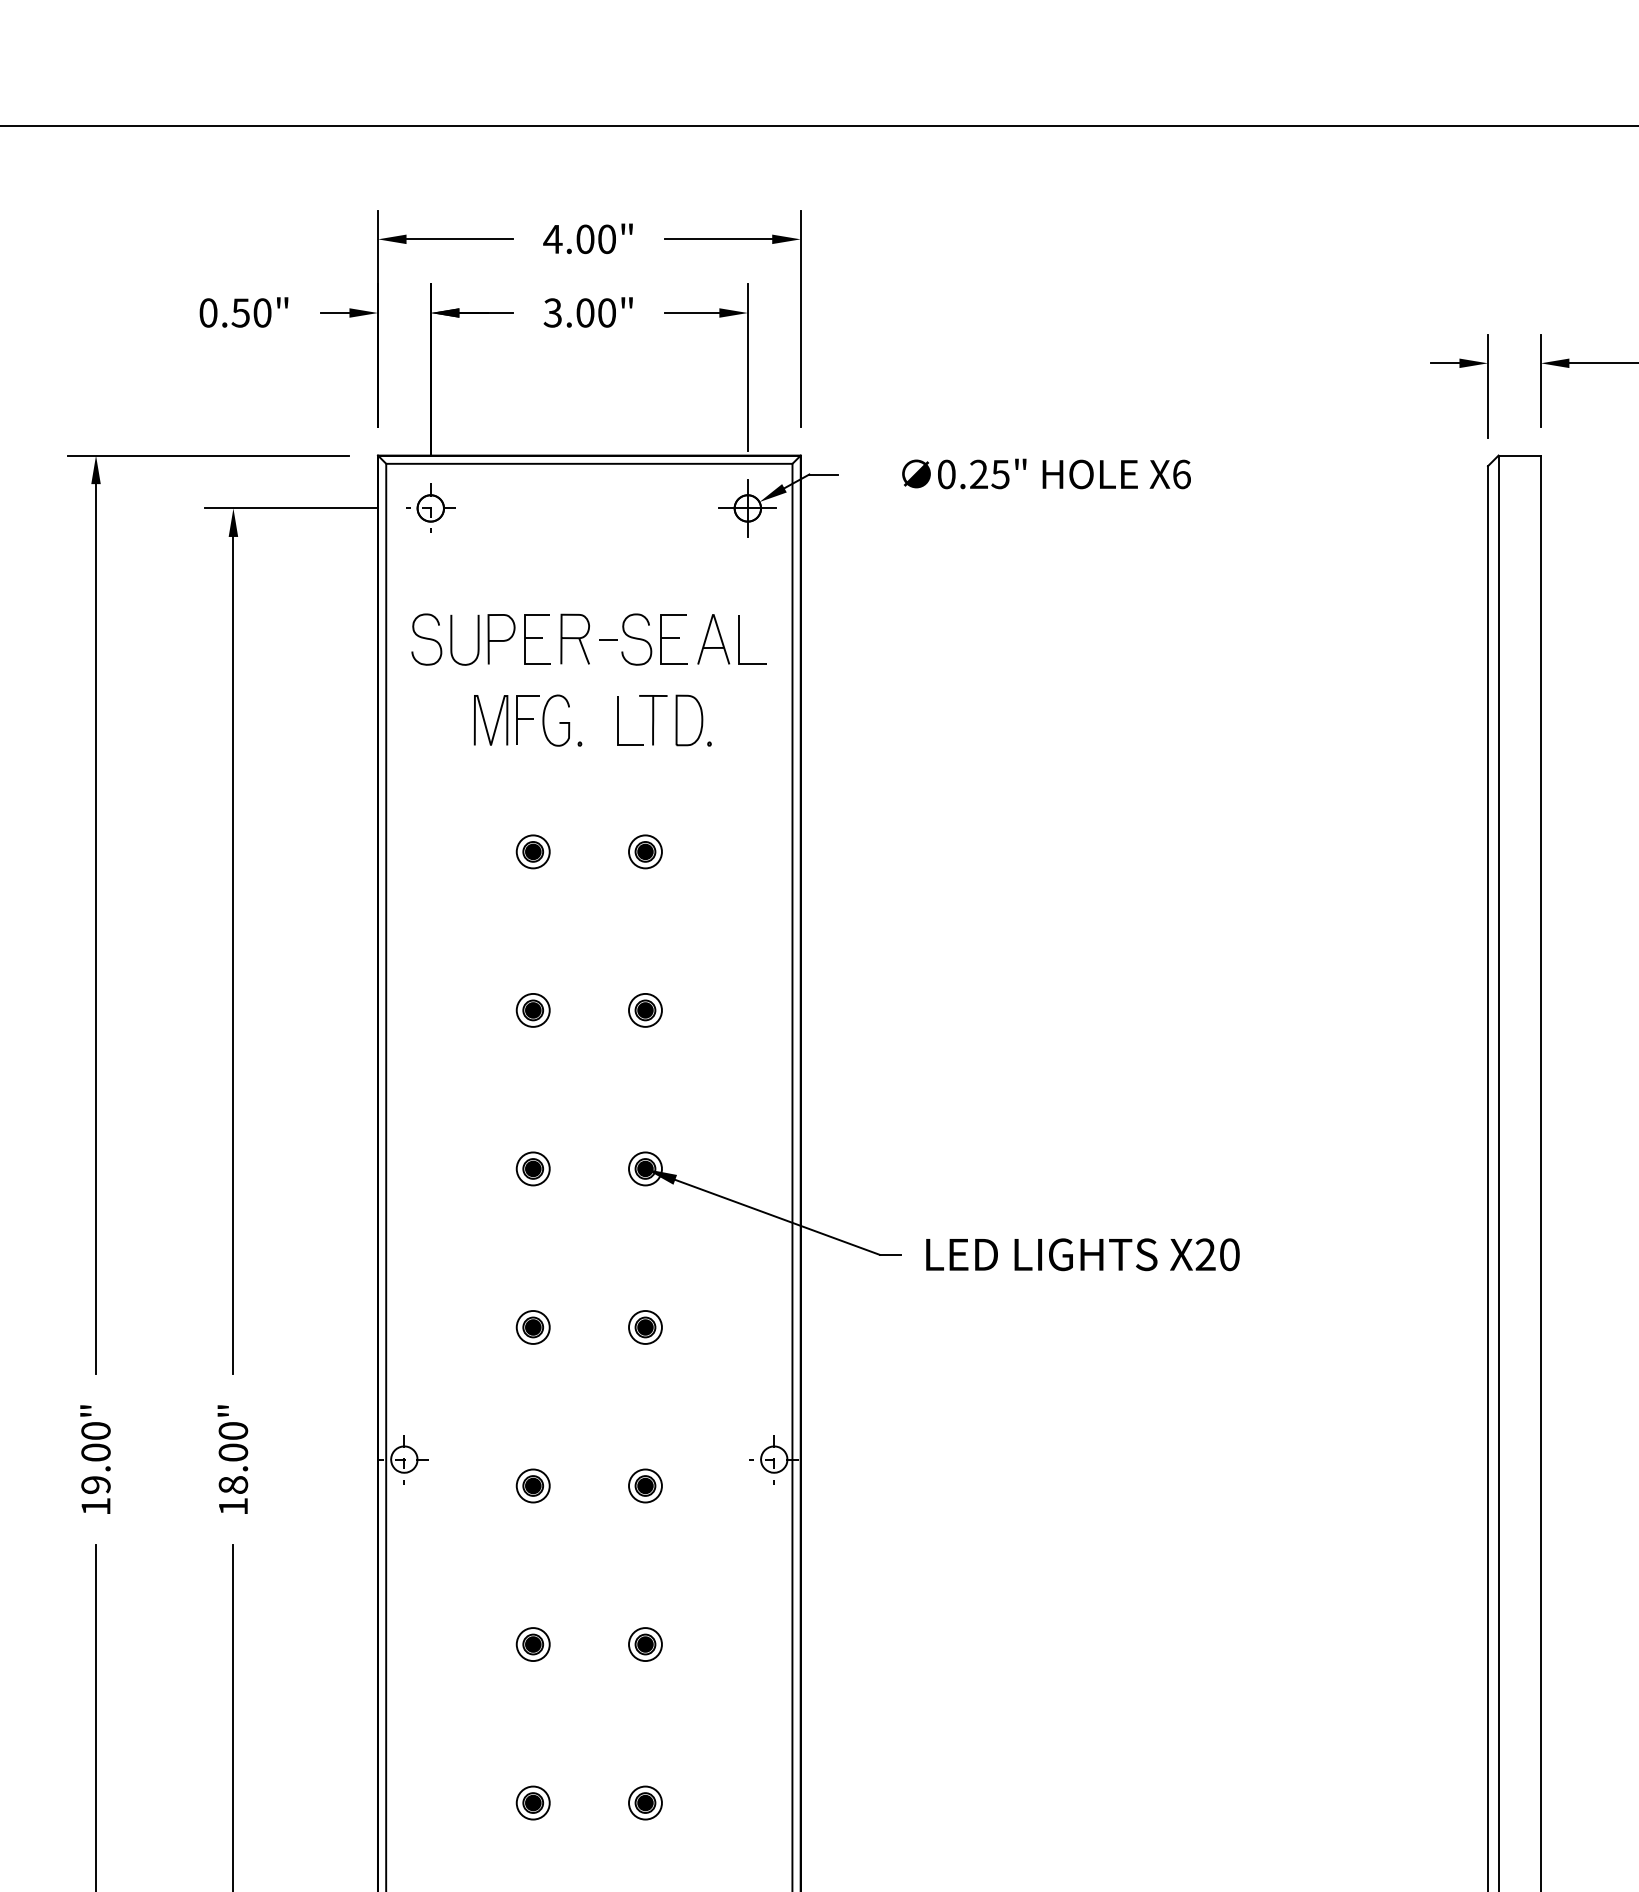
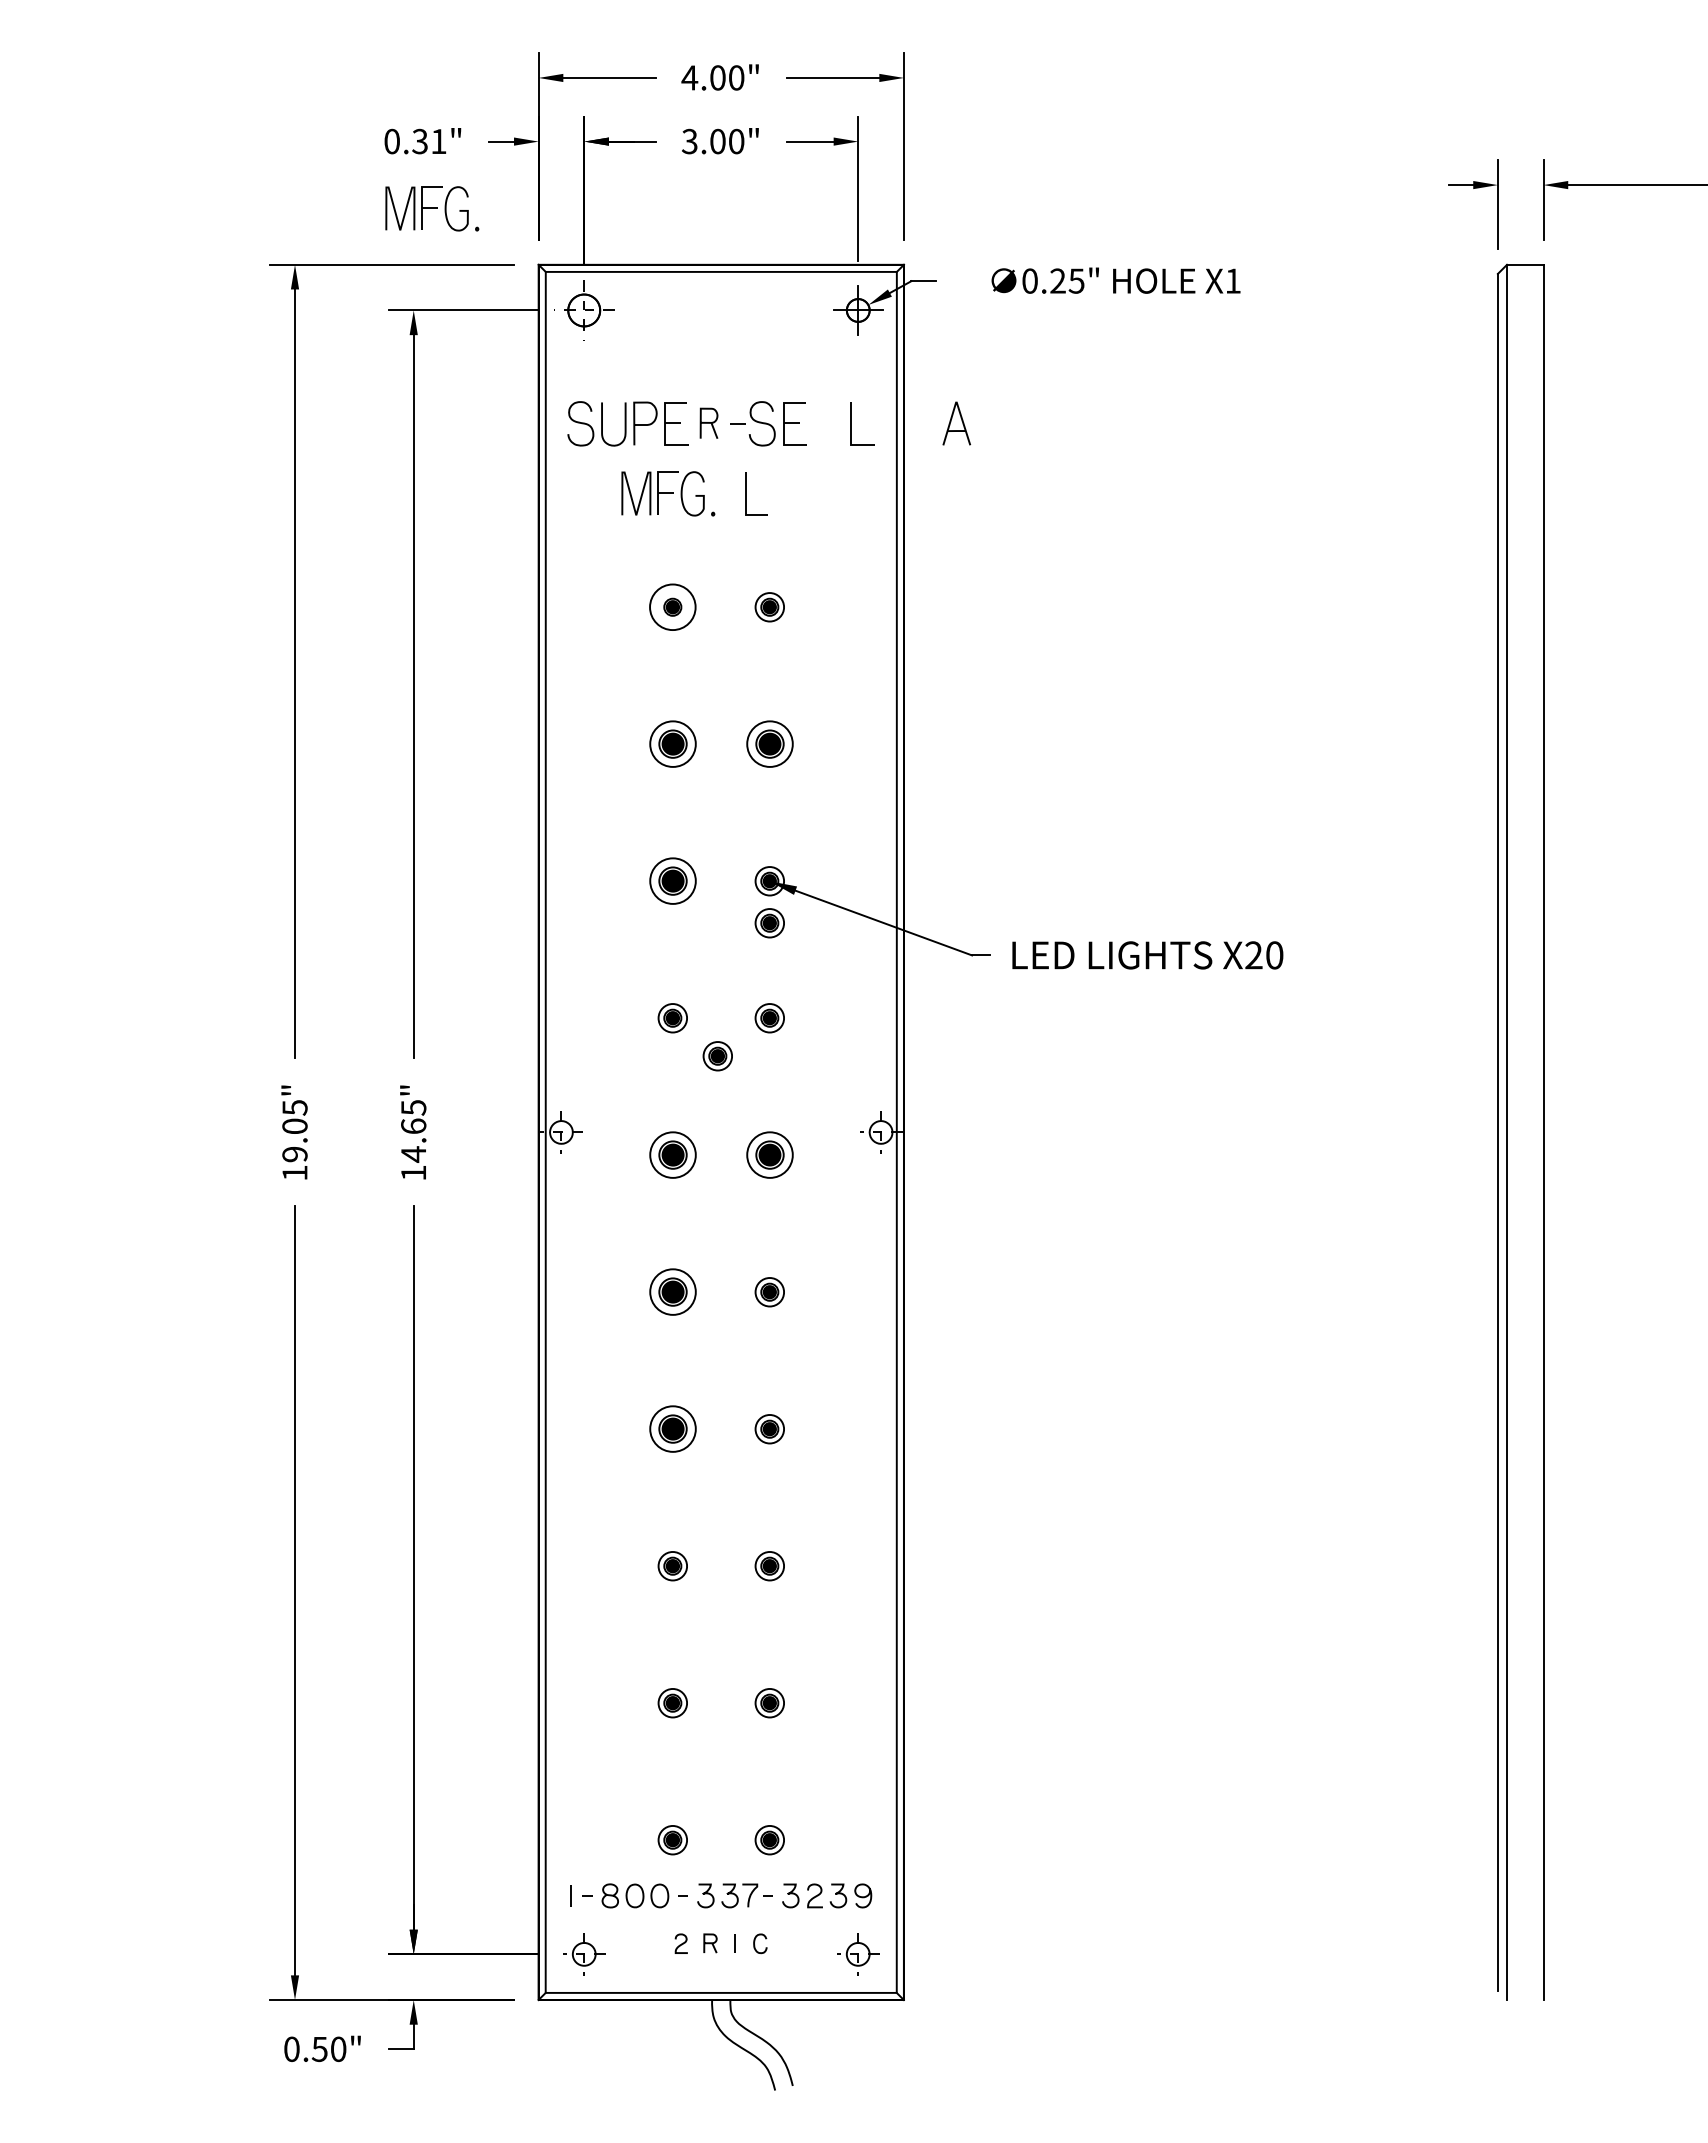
text: (251, 312) -> (429, 141), 0.50" -> 0.31"
part: (255, 390) -> (432, 208), added
text: (1182, 473) -> (1233, 280), X6 -> X1
part: (431, 508) -> (584, 310), size x1.4
part: (574, 639) -> (708, 423), size x0.7
part: (713, 639) -> (956, 423), moved
part: (675, 720) -> (795, 493), removed
circle: (532, 852) -> (672, 607), size x1.6
part: (532, 1010) -> (672, 744), size x1.6
part: (645, 1010) -> (769, 744), size x1.6
part: (532, 1169) -> (672, 881), size x1.6
part: (645, 1217) -> (769, 923), added
part: (584, 1371) -> (717, 1056), added
text: (95, 1430) -> (294, 1107), 19.00" -> 19.05"
text: (233, 1458) -> (413, 1131), 18.00" -> 14.65"
part: (532, 1486) -> (672, 1155), size x1.6
part: (645, 1486) -> (769, 1155), size x1.6
part: (532, 1644) -> (672, 1292), size x1.6
part: (532, 1803) -> (672, 1429), size x1.6

